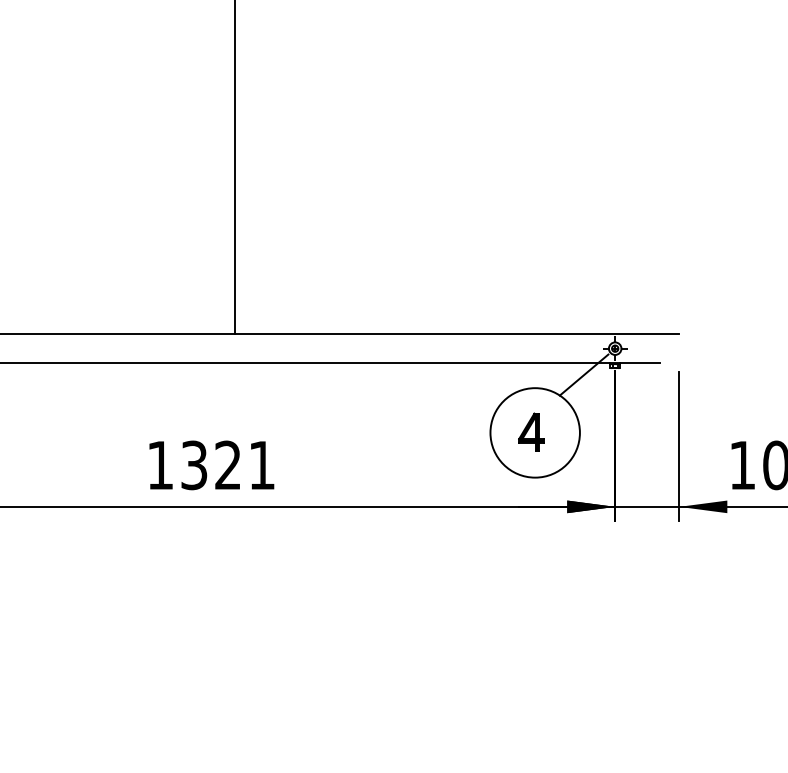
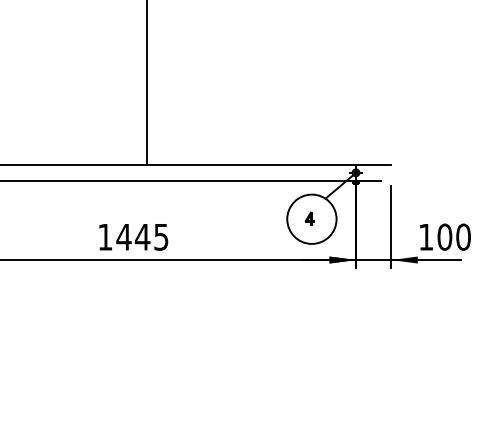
part: (530, 431) -> (309, 218), size x0.6
text: (227, 464) -> (142, 236), 1321 -> 1445

